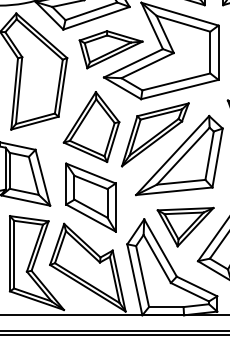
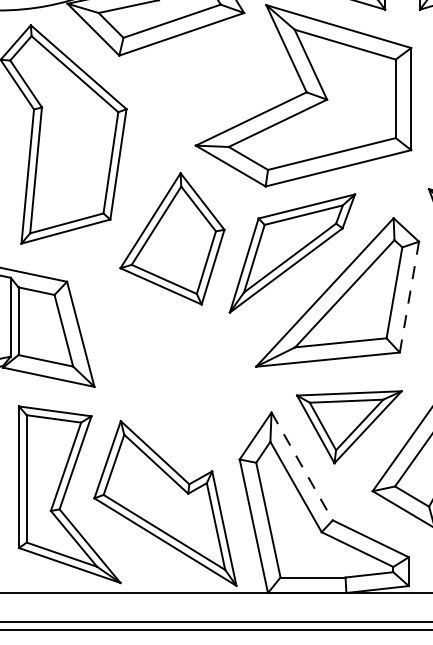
part: (110, 49) -> (208, 93), removed
line: (217, 158) -> (409, 298), solid -> dashed
part: (90, 197) -> (170, 371), removed
line: (160, 248) -> (302, 467), solid -> dashed

